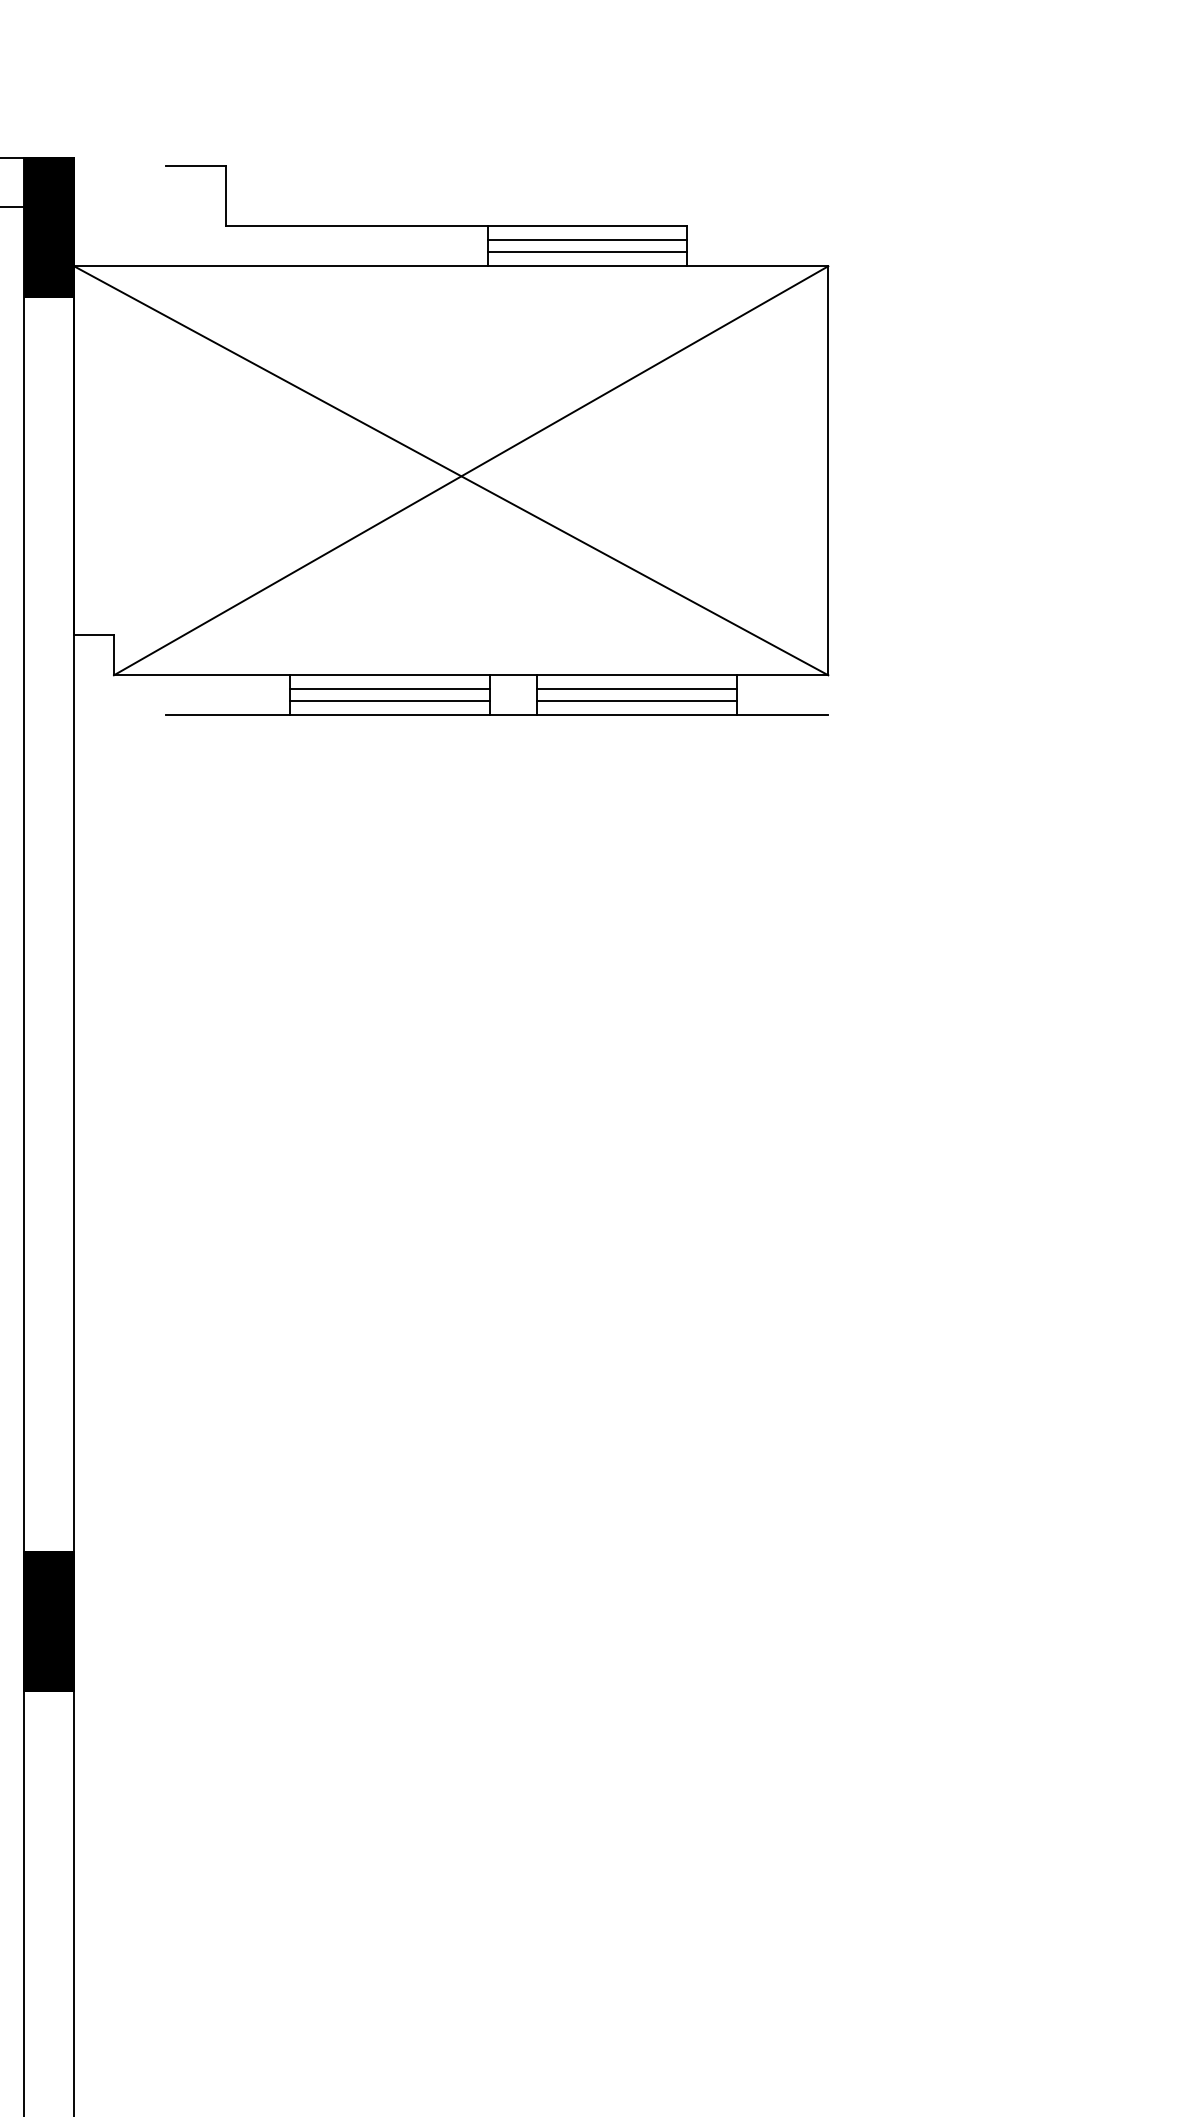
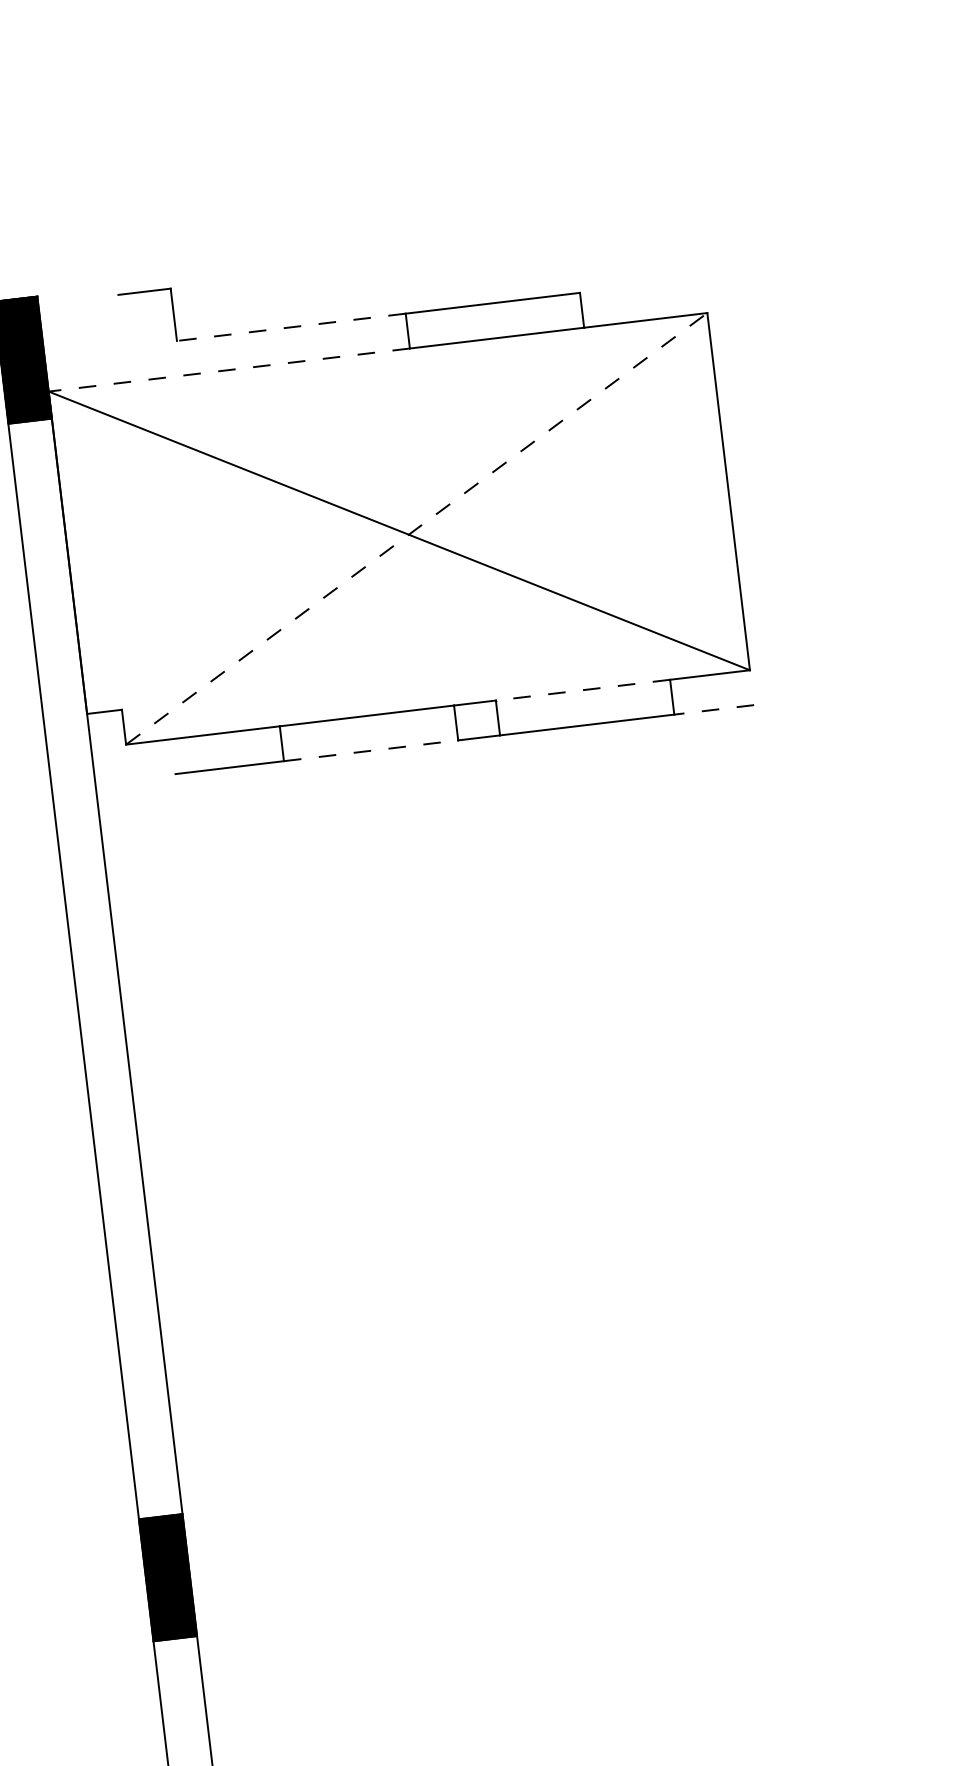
line: (356, 226) -> (291, 327), solid -> dashed
line: (587, 240) -> (494, 315), removed
line: (587, 252) -> (495, 326), removed
line: (280, 266) -> (228, 370), solid -> dashed
line: (471, 470) -> (417, 528), solid -> dashed
line: (637, 675) -> (583, 690), solid -> dashed
line: (389, 689) -> (368, 728), removed
line: (636, 689) -> (583, 702), removed
line: (389, 701) -> (369, 738), removed
line: (636, 701) -> (585, 713), removed
line: (389, 715) -> (370, 751), solid -> dashed
line: (782, 715) -> (714, 710), solid -> dashed

